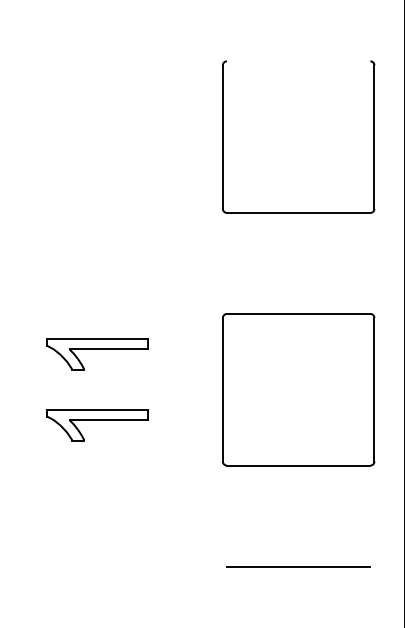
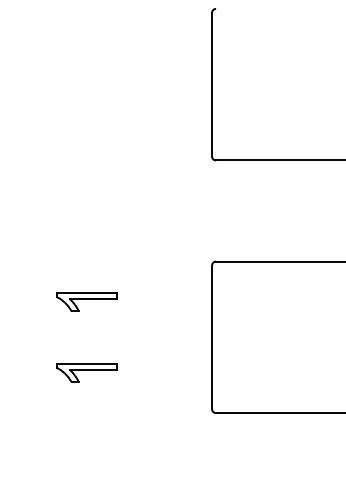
part: (97, 354) -> (86, 302), size x0.6
part: (97, 425) -> (86, 373), size x0.6

